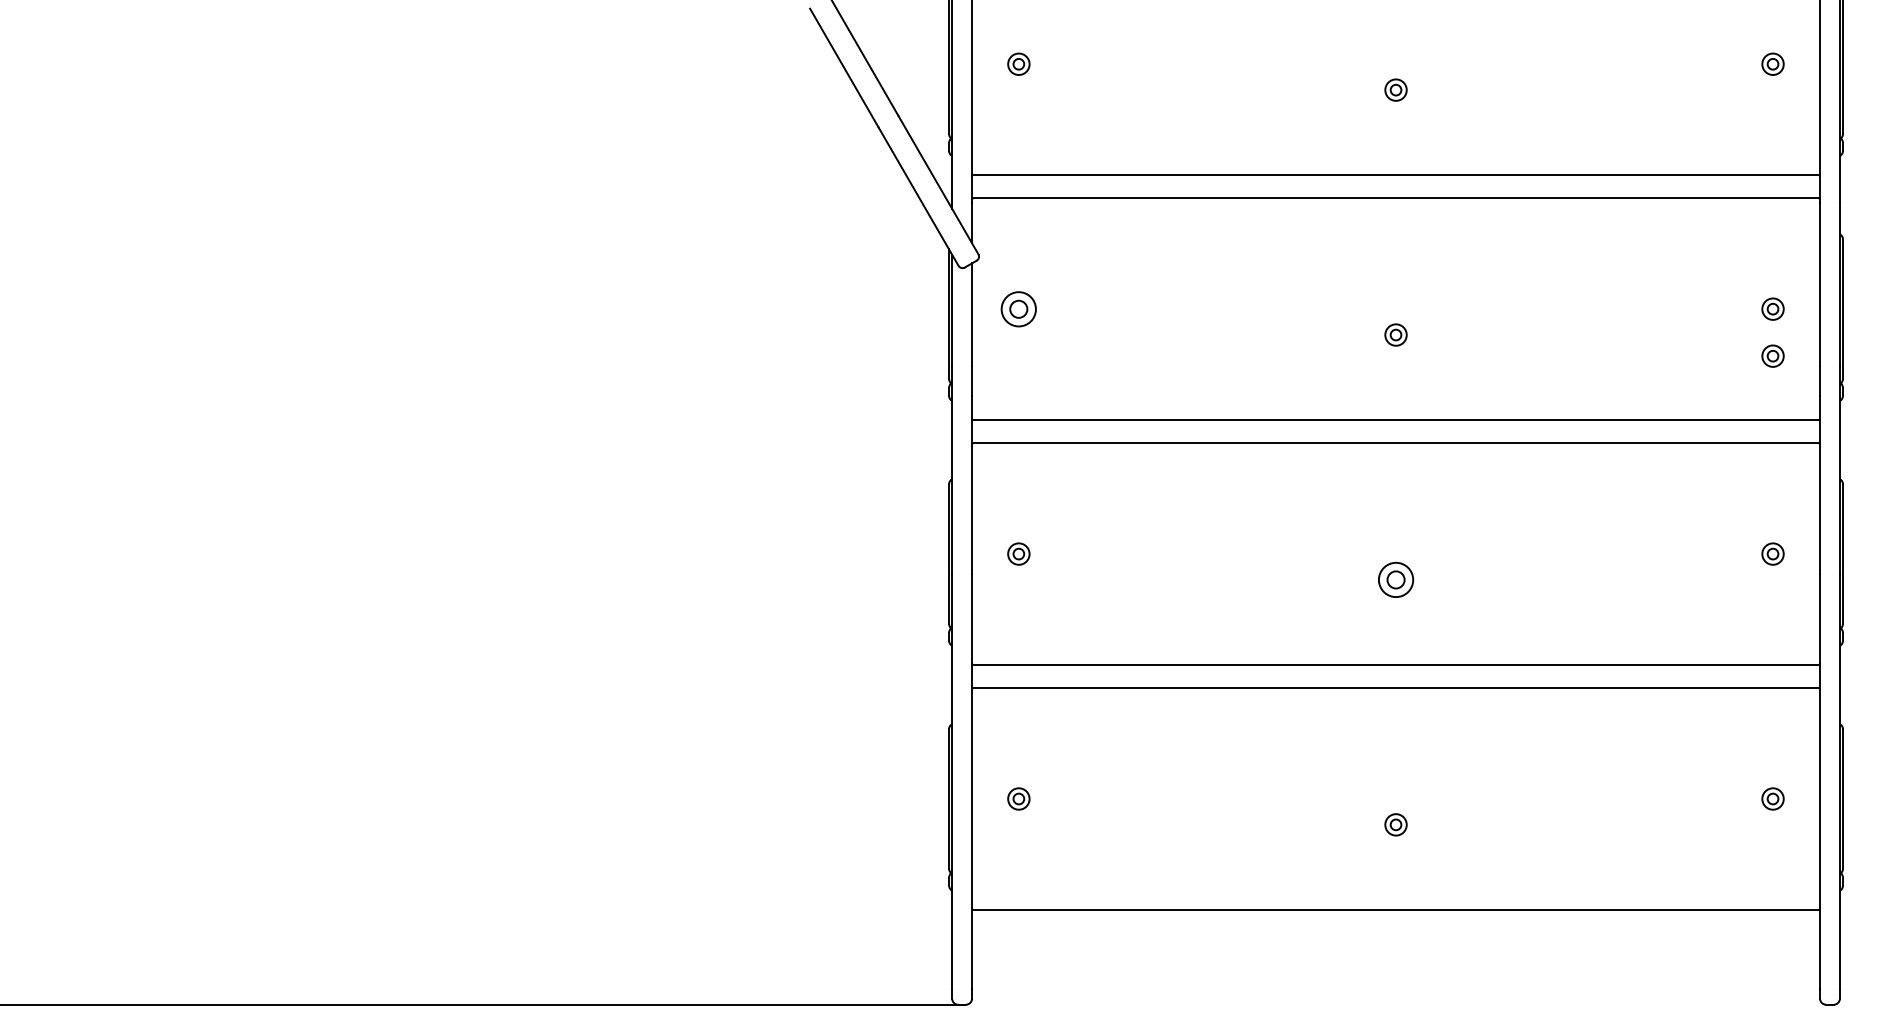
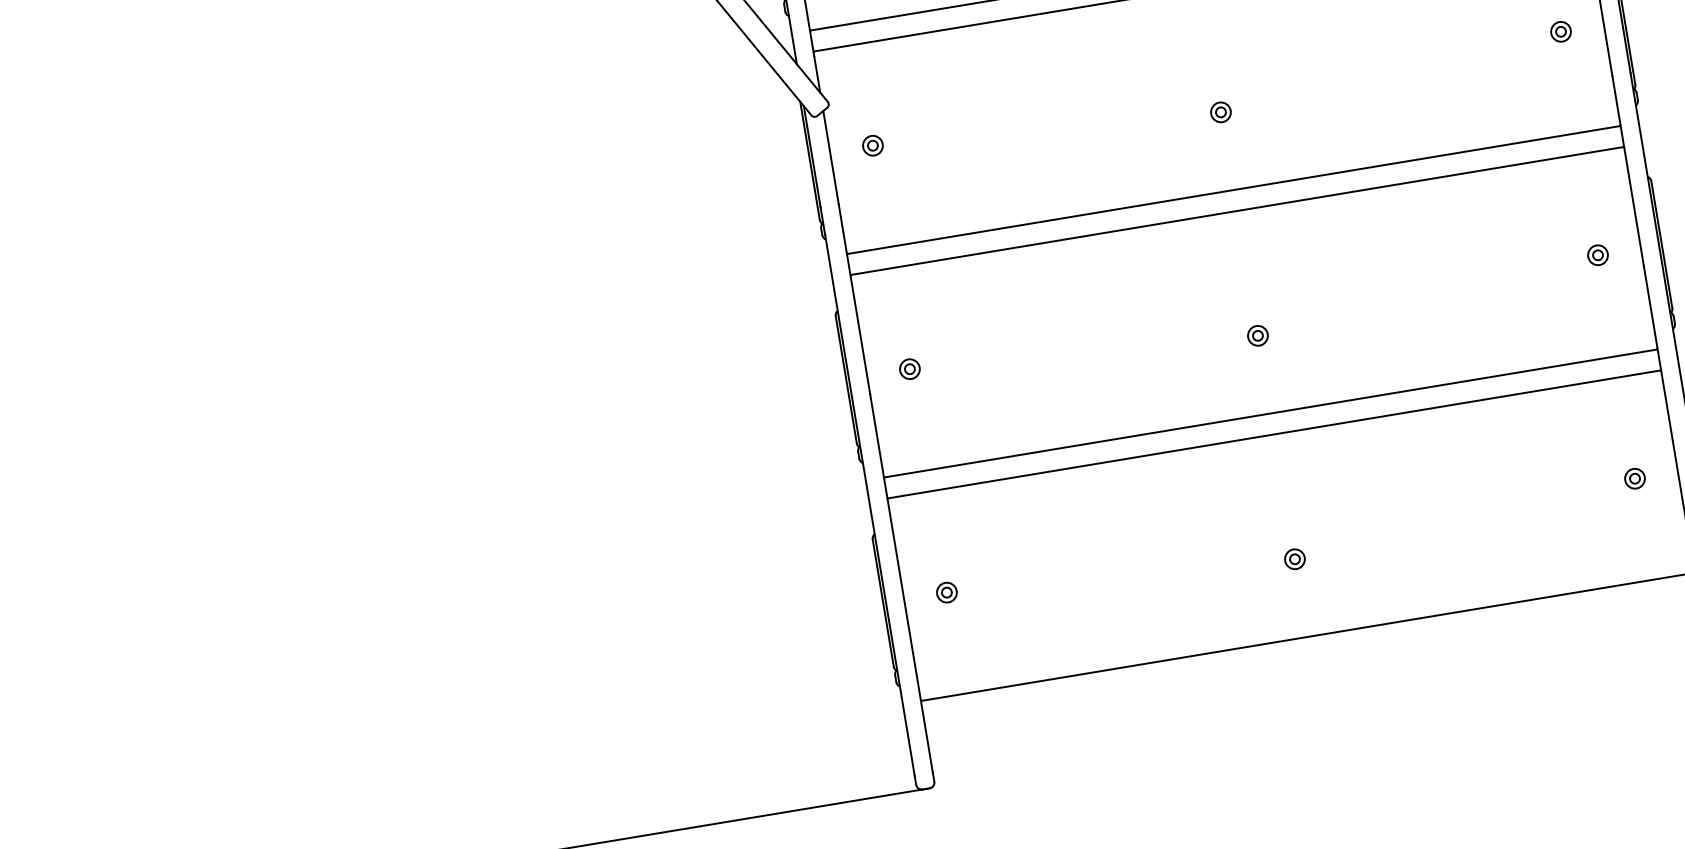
part: (1018, 308) -> (872, 145), size x0.62
part: (1772, 355) -> (1567, 74), removed
part: (1395, 579) -> (1257, 335), size x0.62

